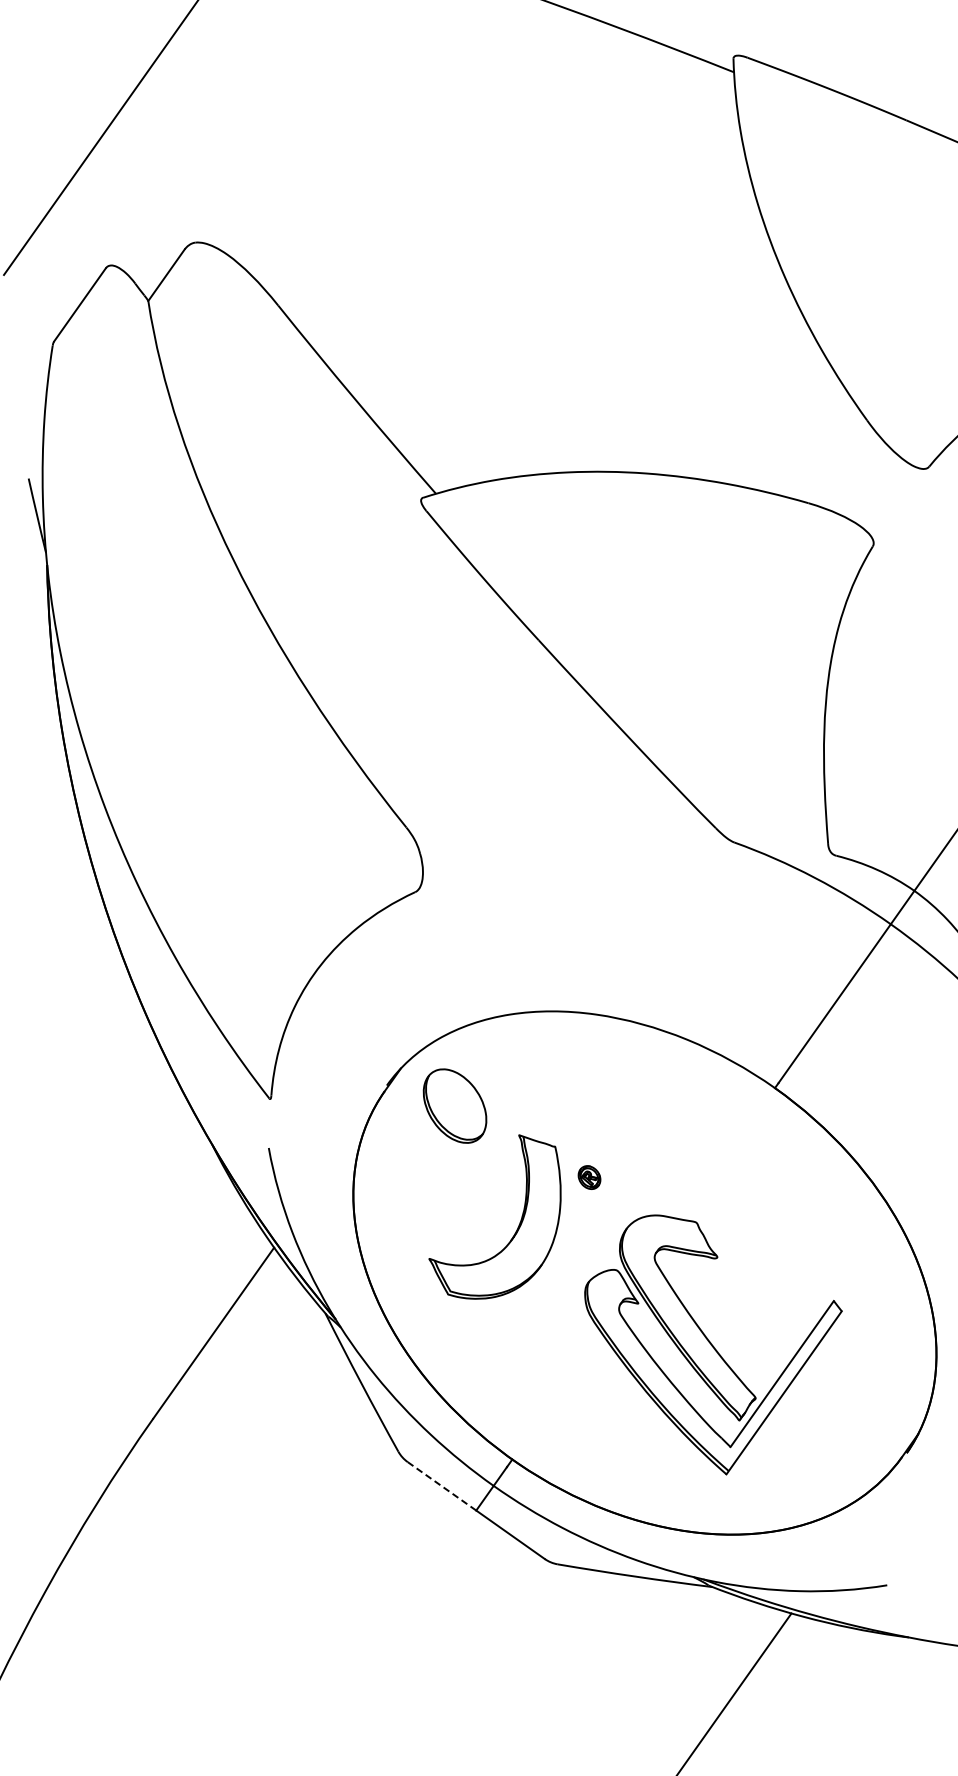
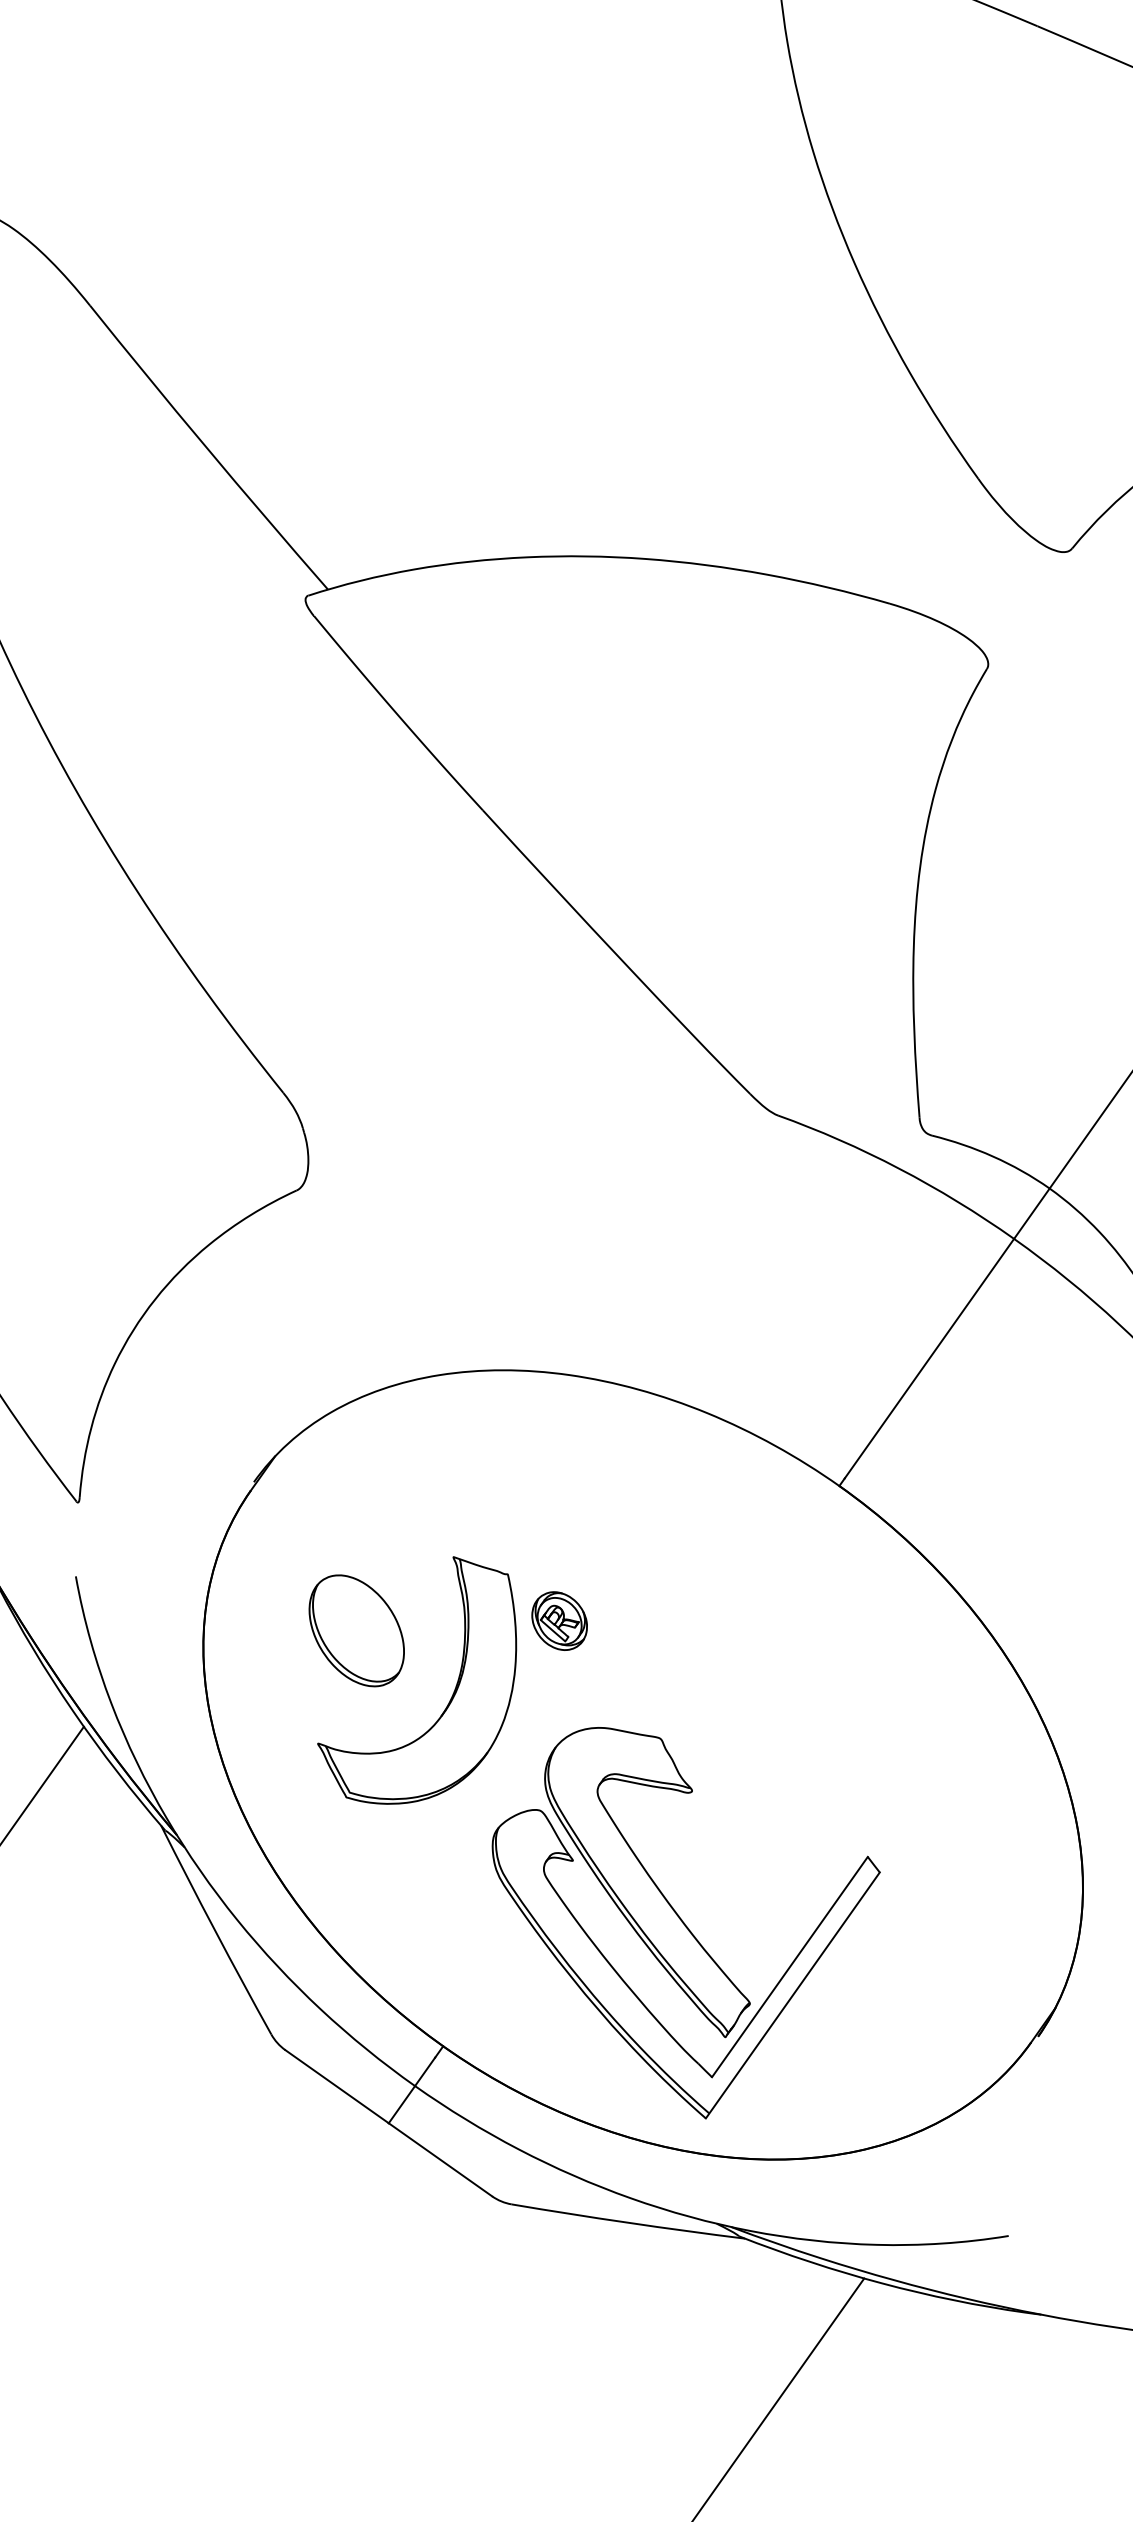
part: (454, 1105) -> (355, 1629), moved
part: (589, 1177) -> (559, 1620), size x1.67
part: (713, 1344) -> (686, 1922), moved
line: (442, 1486) -> (337, 2086), dashed -> solid

